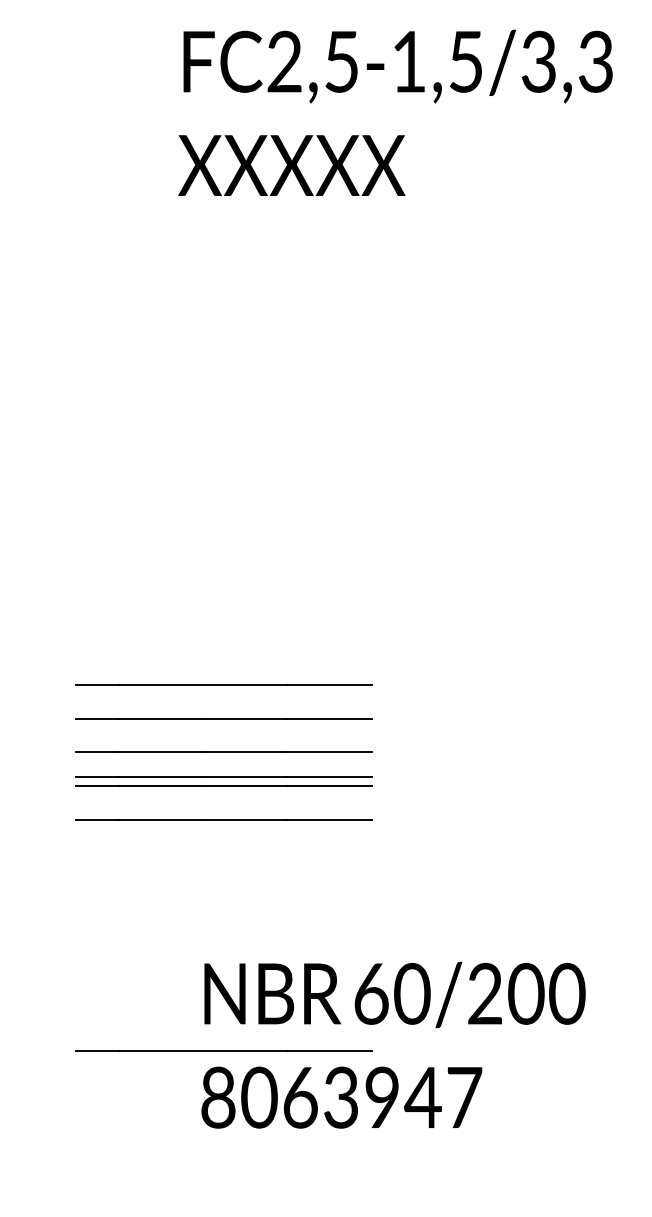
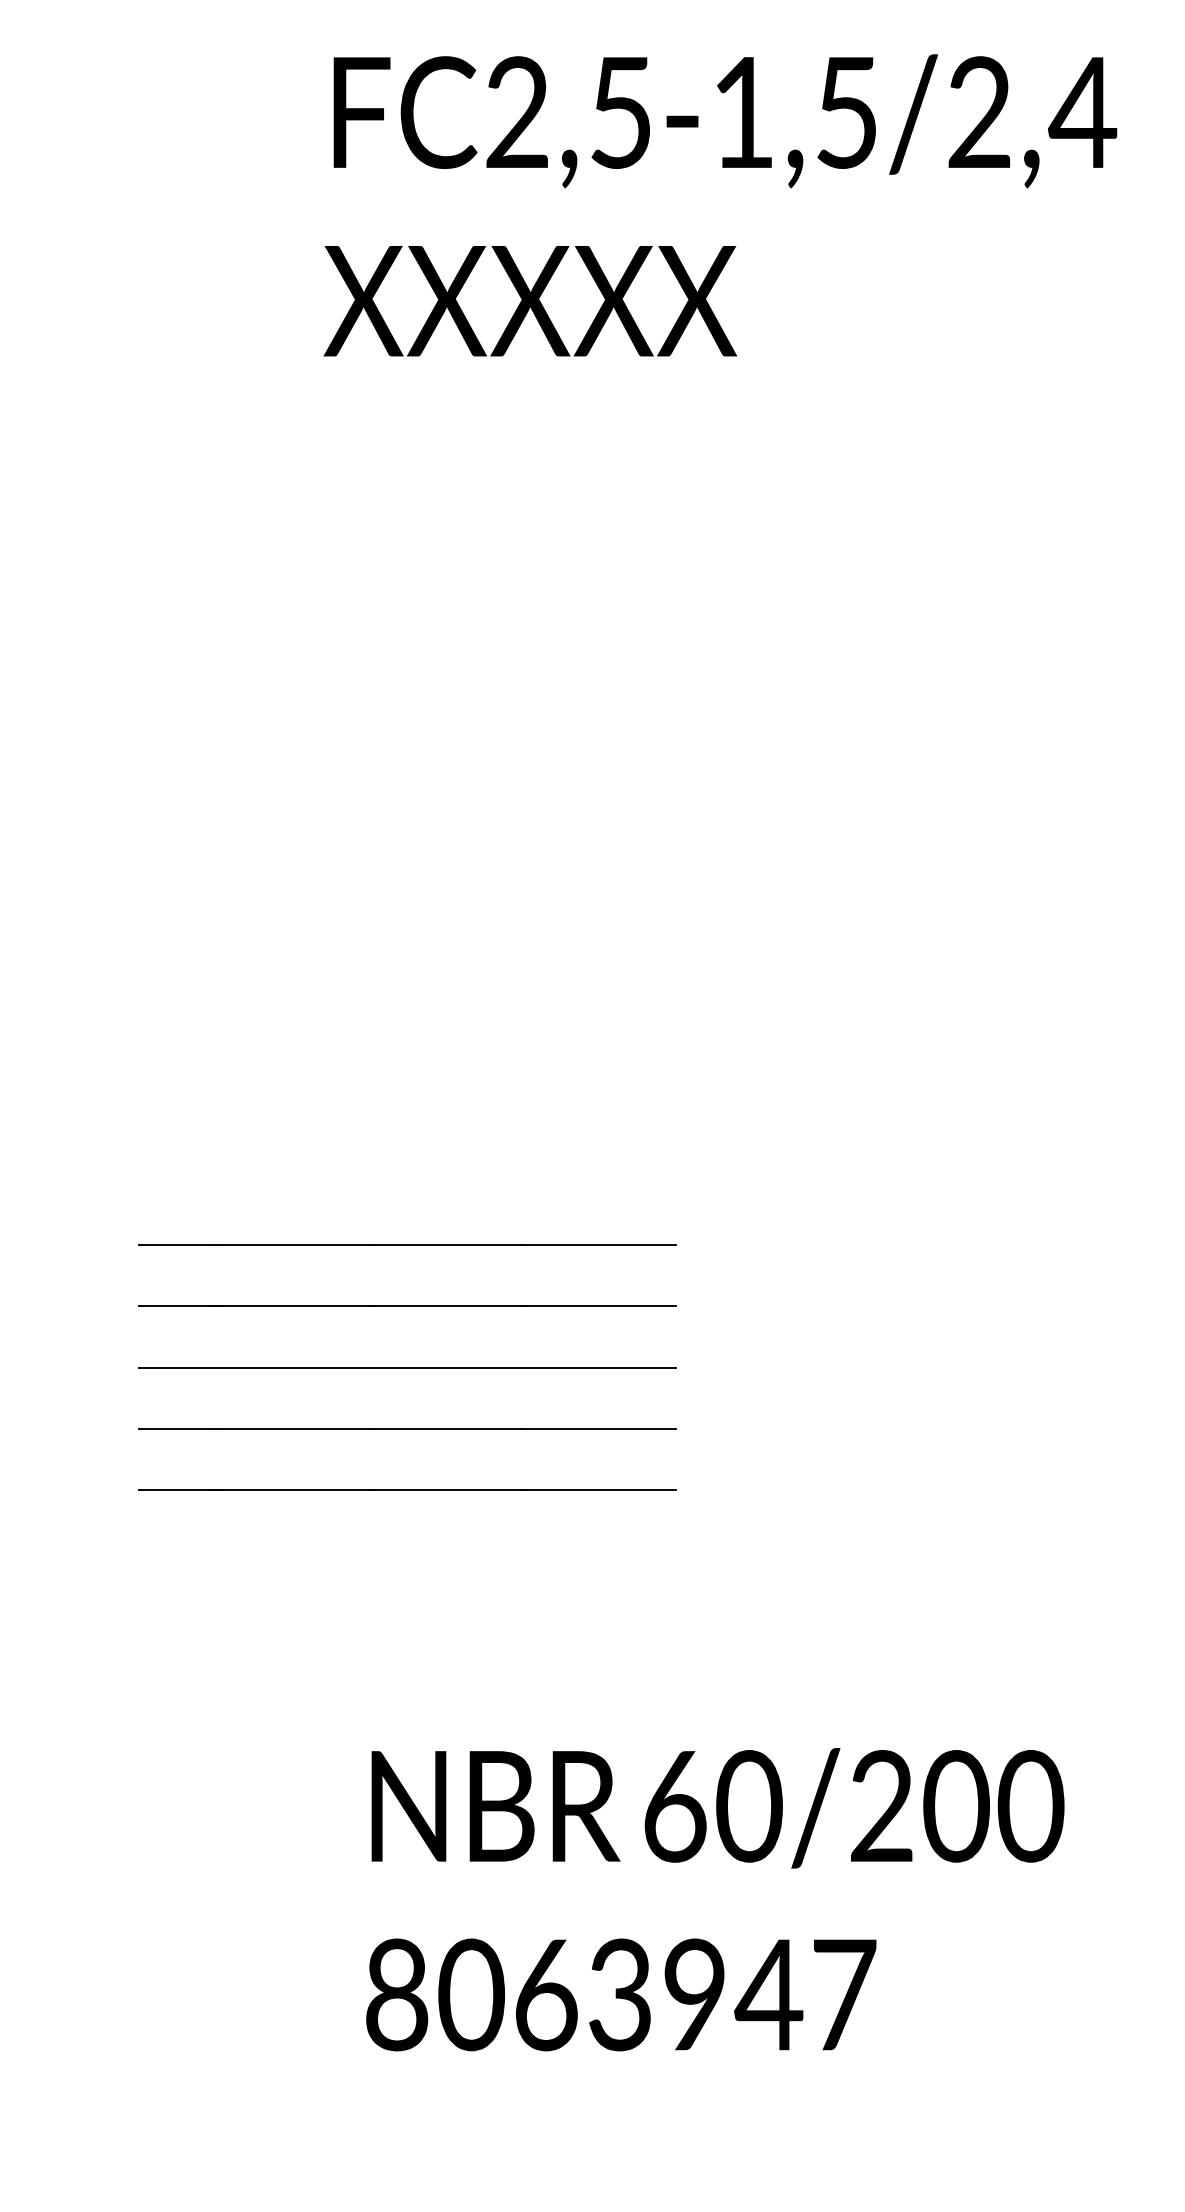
text: (567, 61) -> (1031, 111), FC2,5-1,5/3,3 -> FC2,5-1,5/2,4
line: (223, 776) -> (406, 1411), removed
line: (223, 1050) -> (406, 1909), removed

